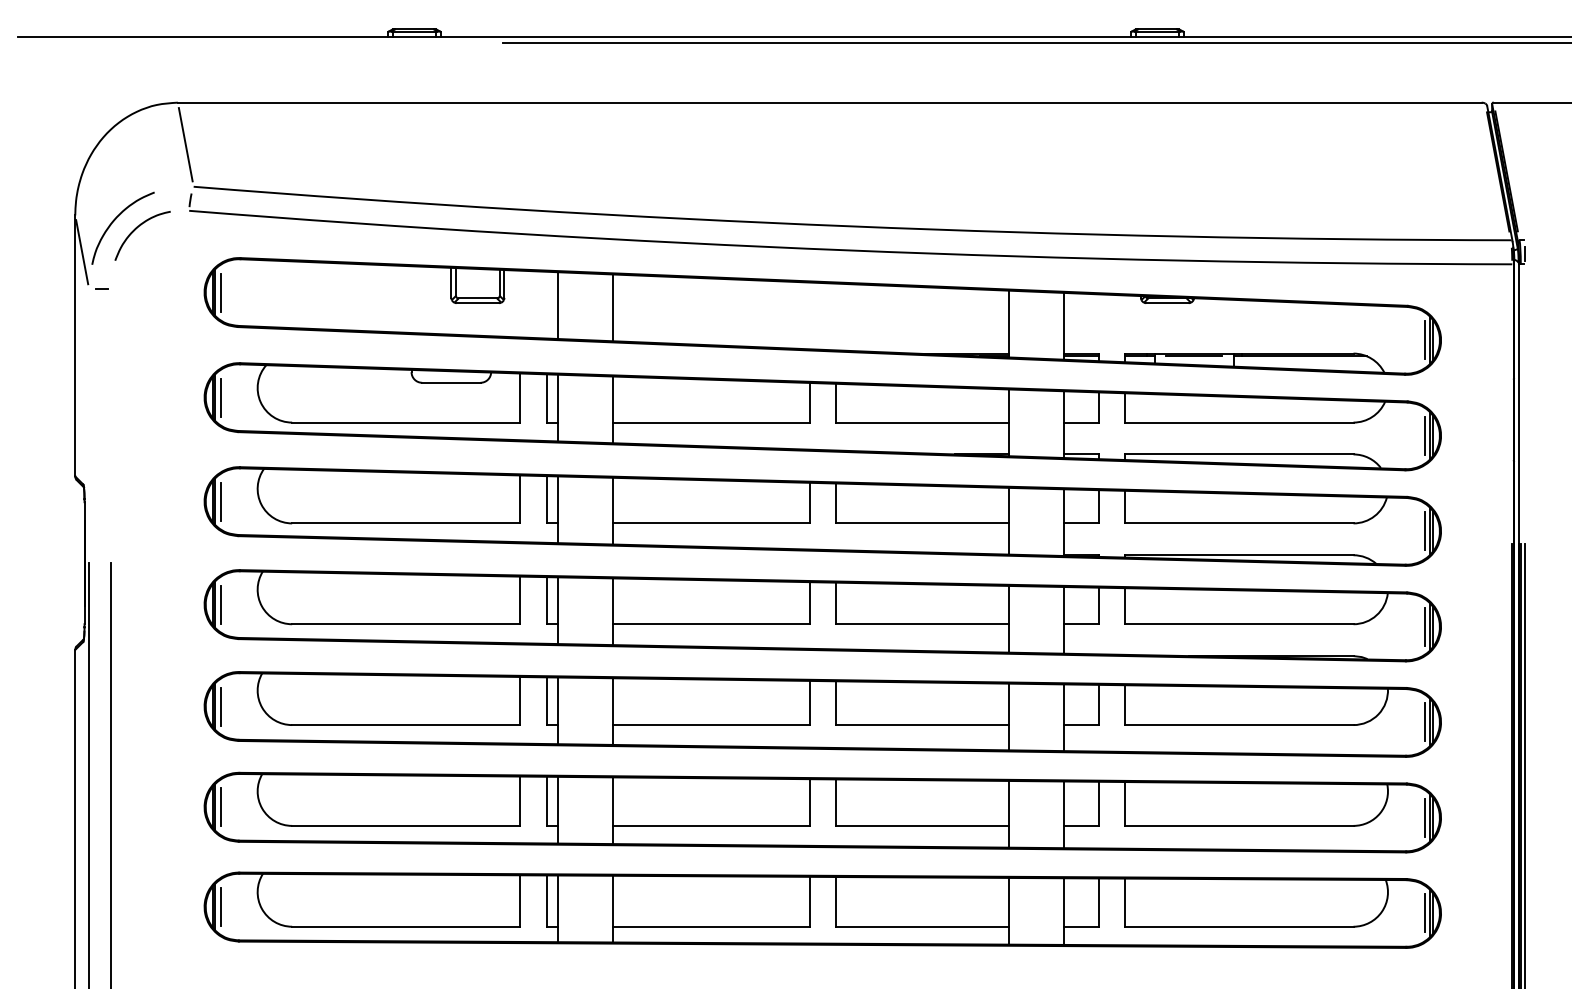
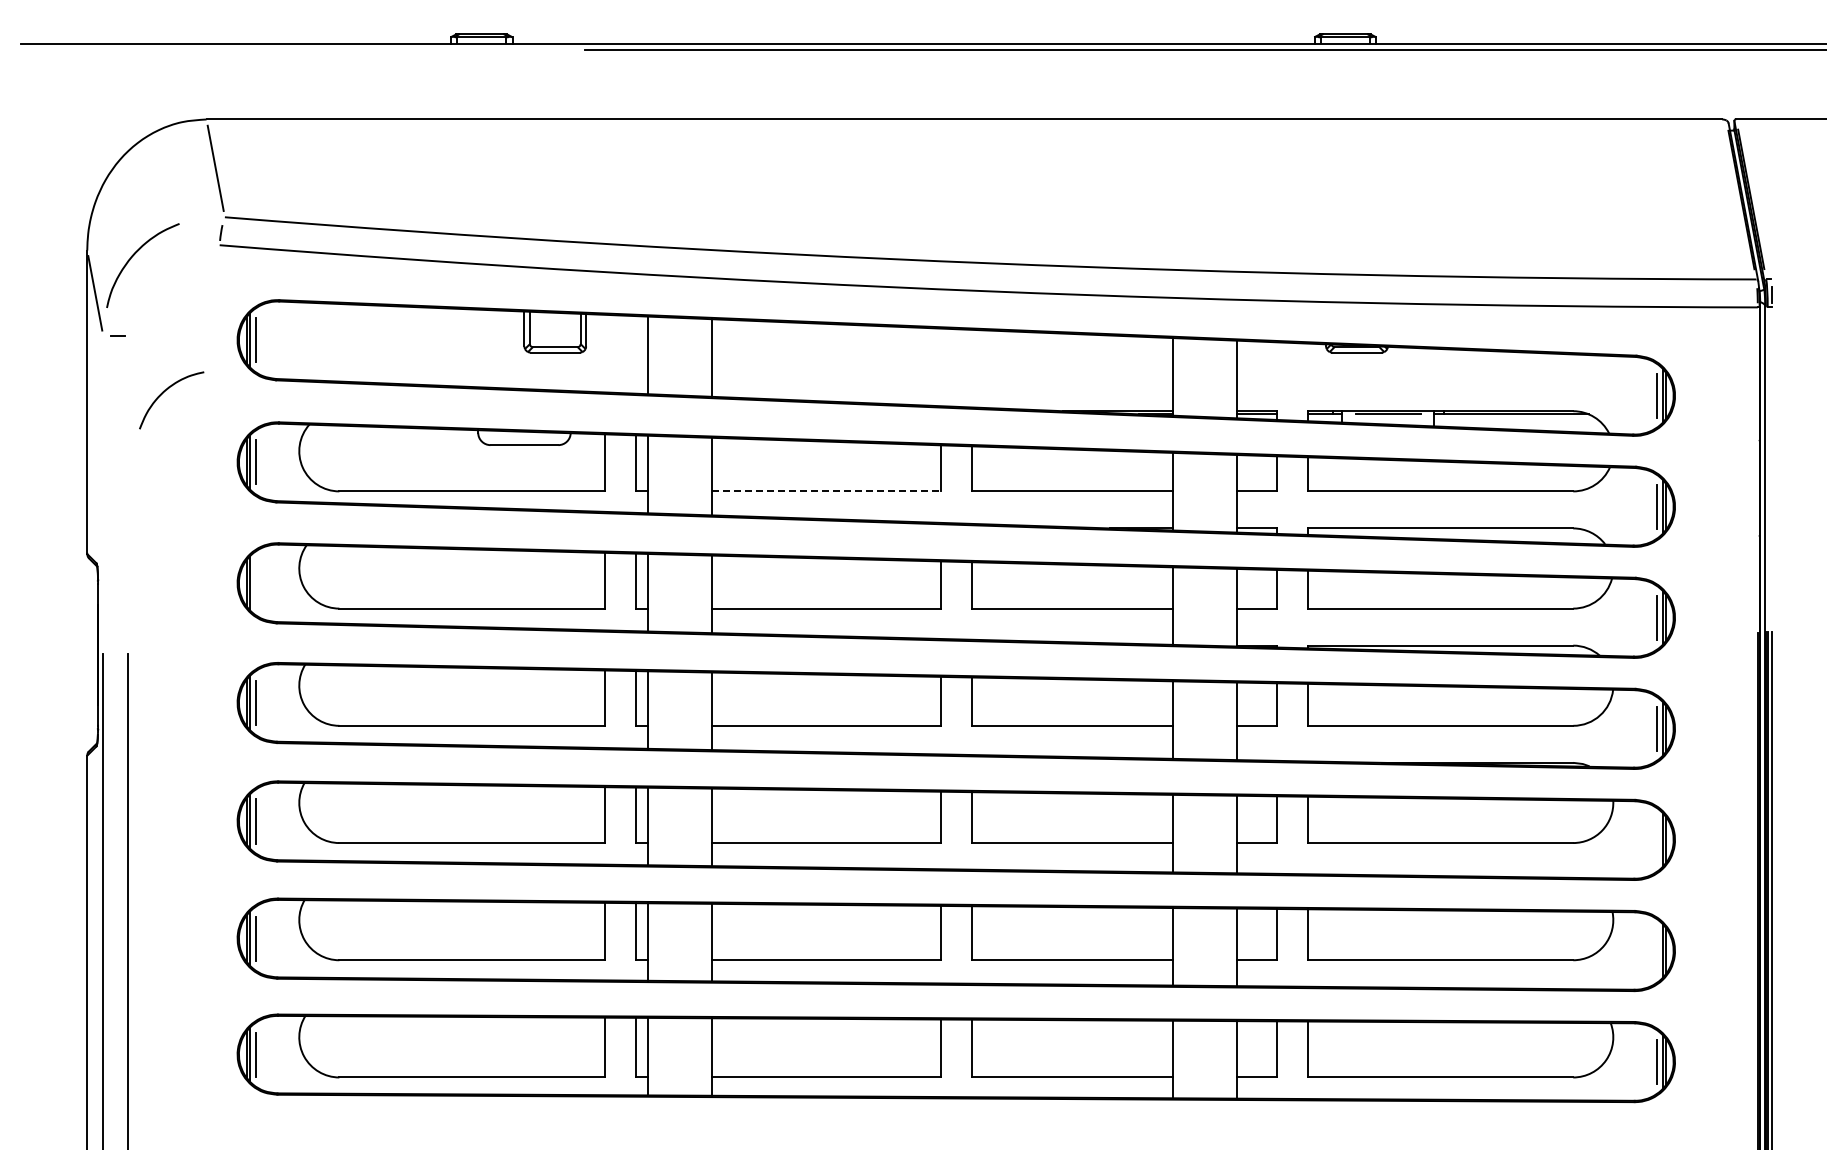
curve: (136, 229) -> (164, 392), moved
line: (712, 422) -> (827, 491), solid -> dashed
line: (220, 501) -> (256, 583), removed
line: (1425, 722) -> (1656, 839), removed
line: (1425, 817) -> (1656, 950), removed

